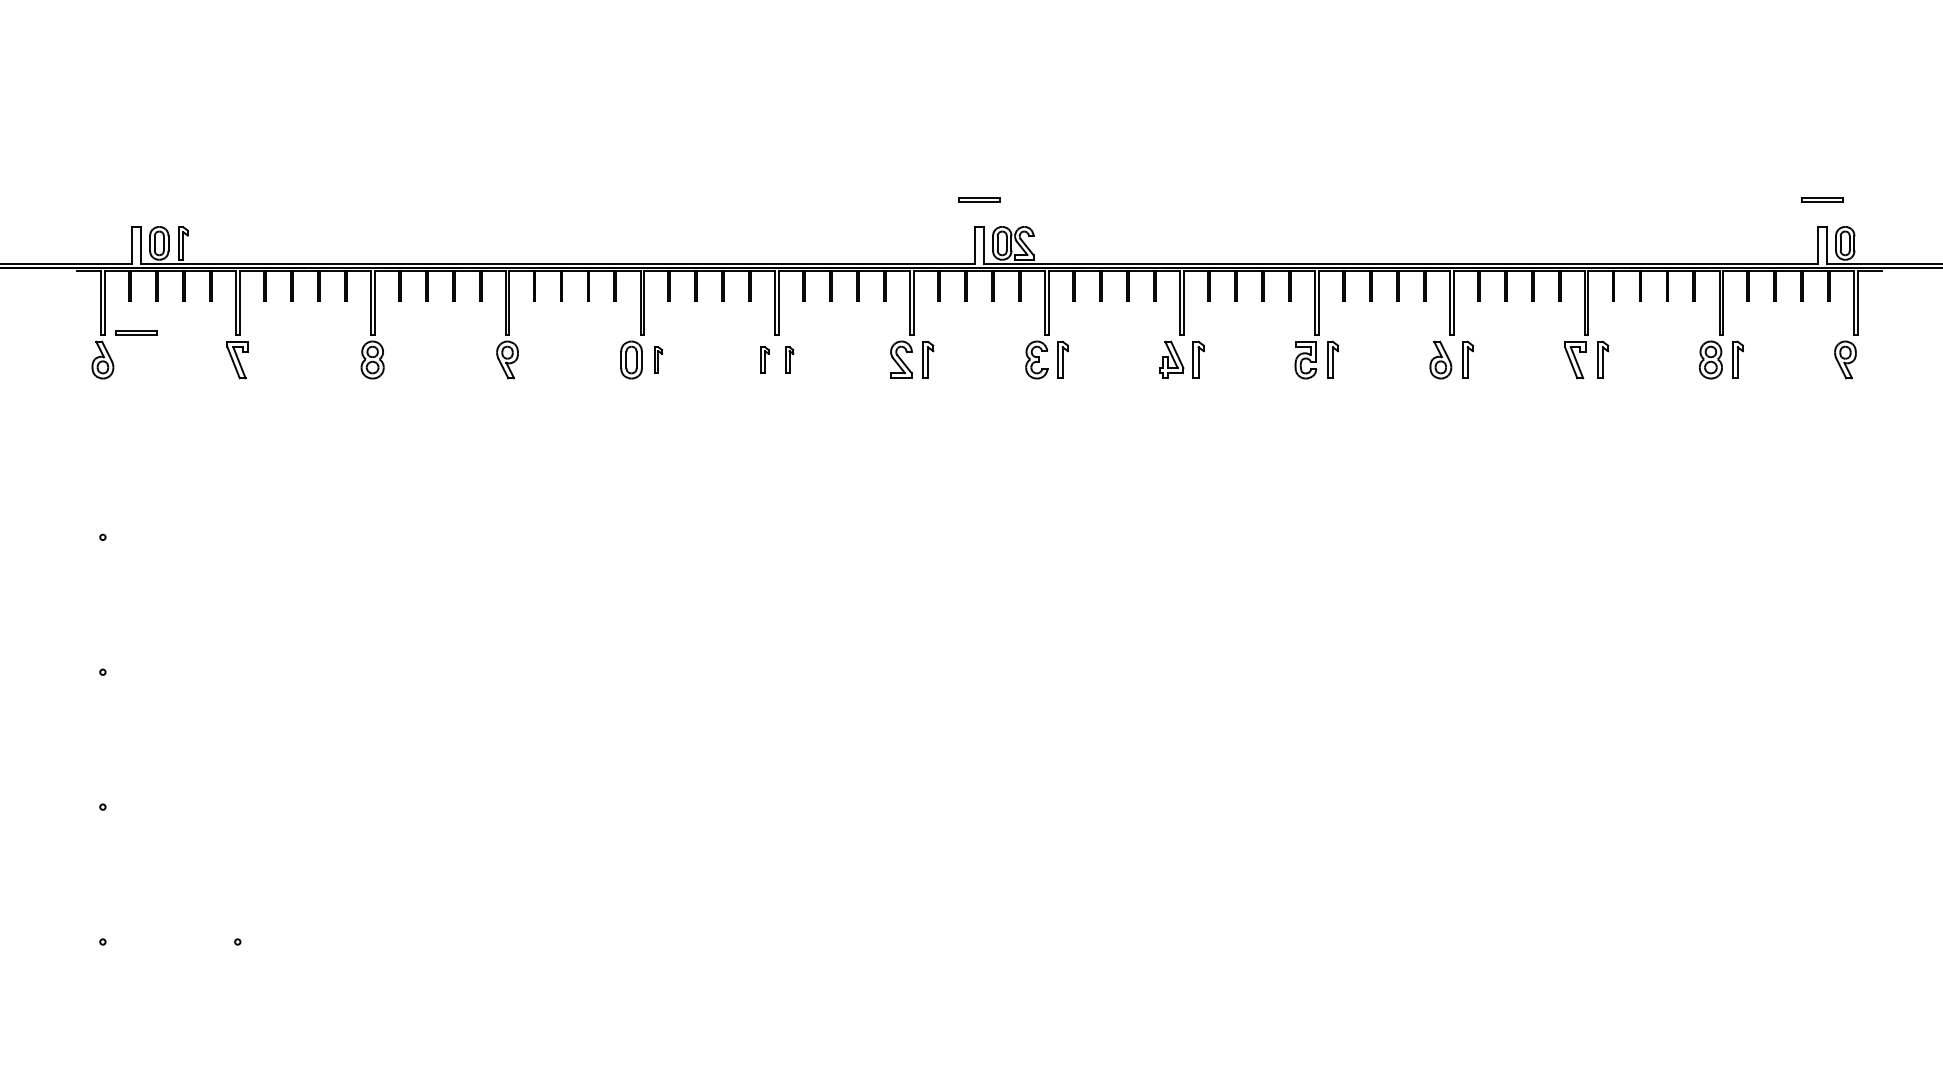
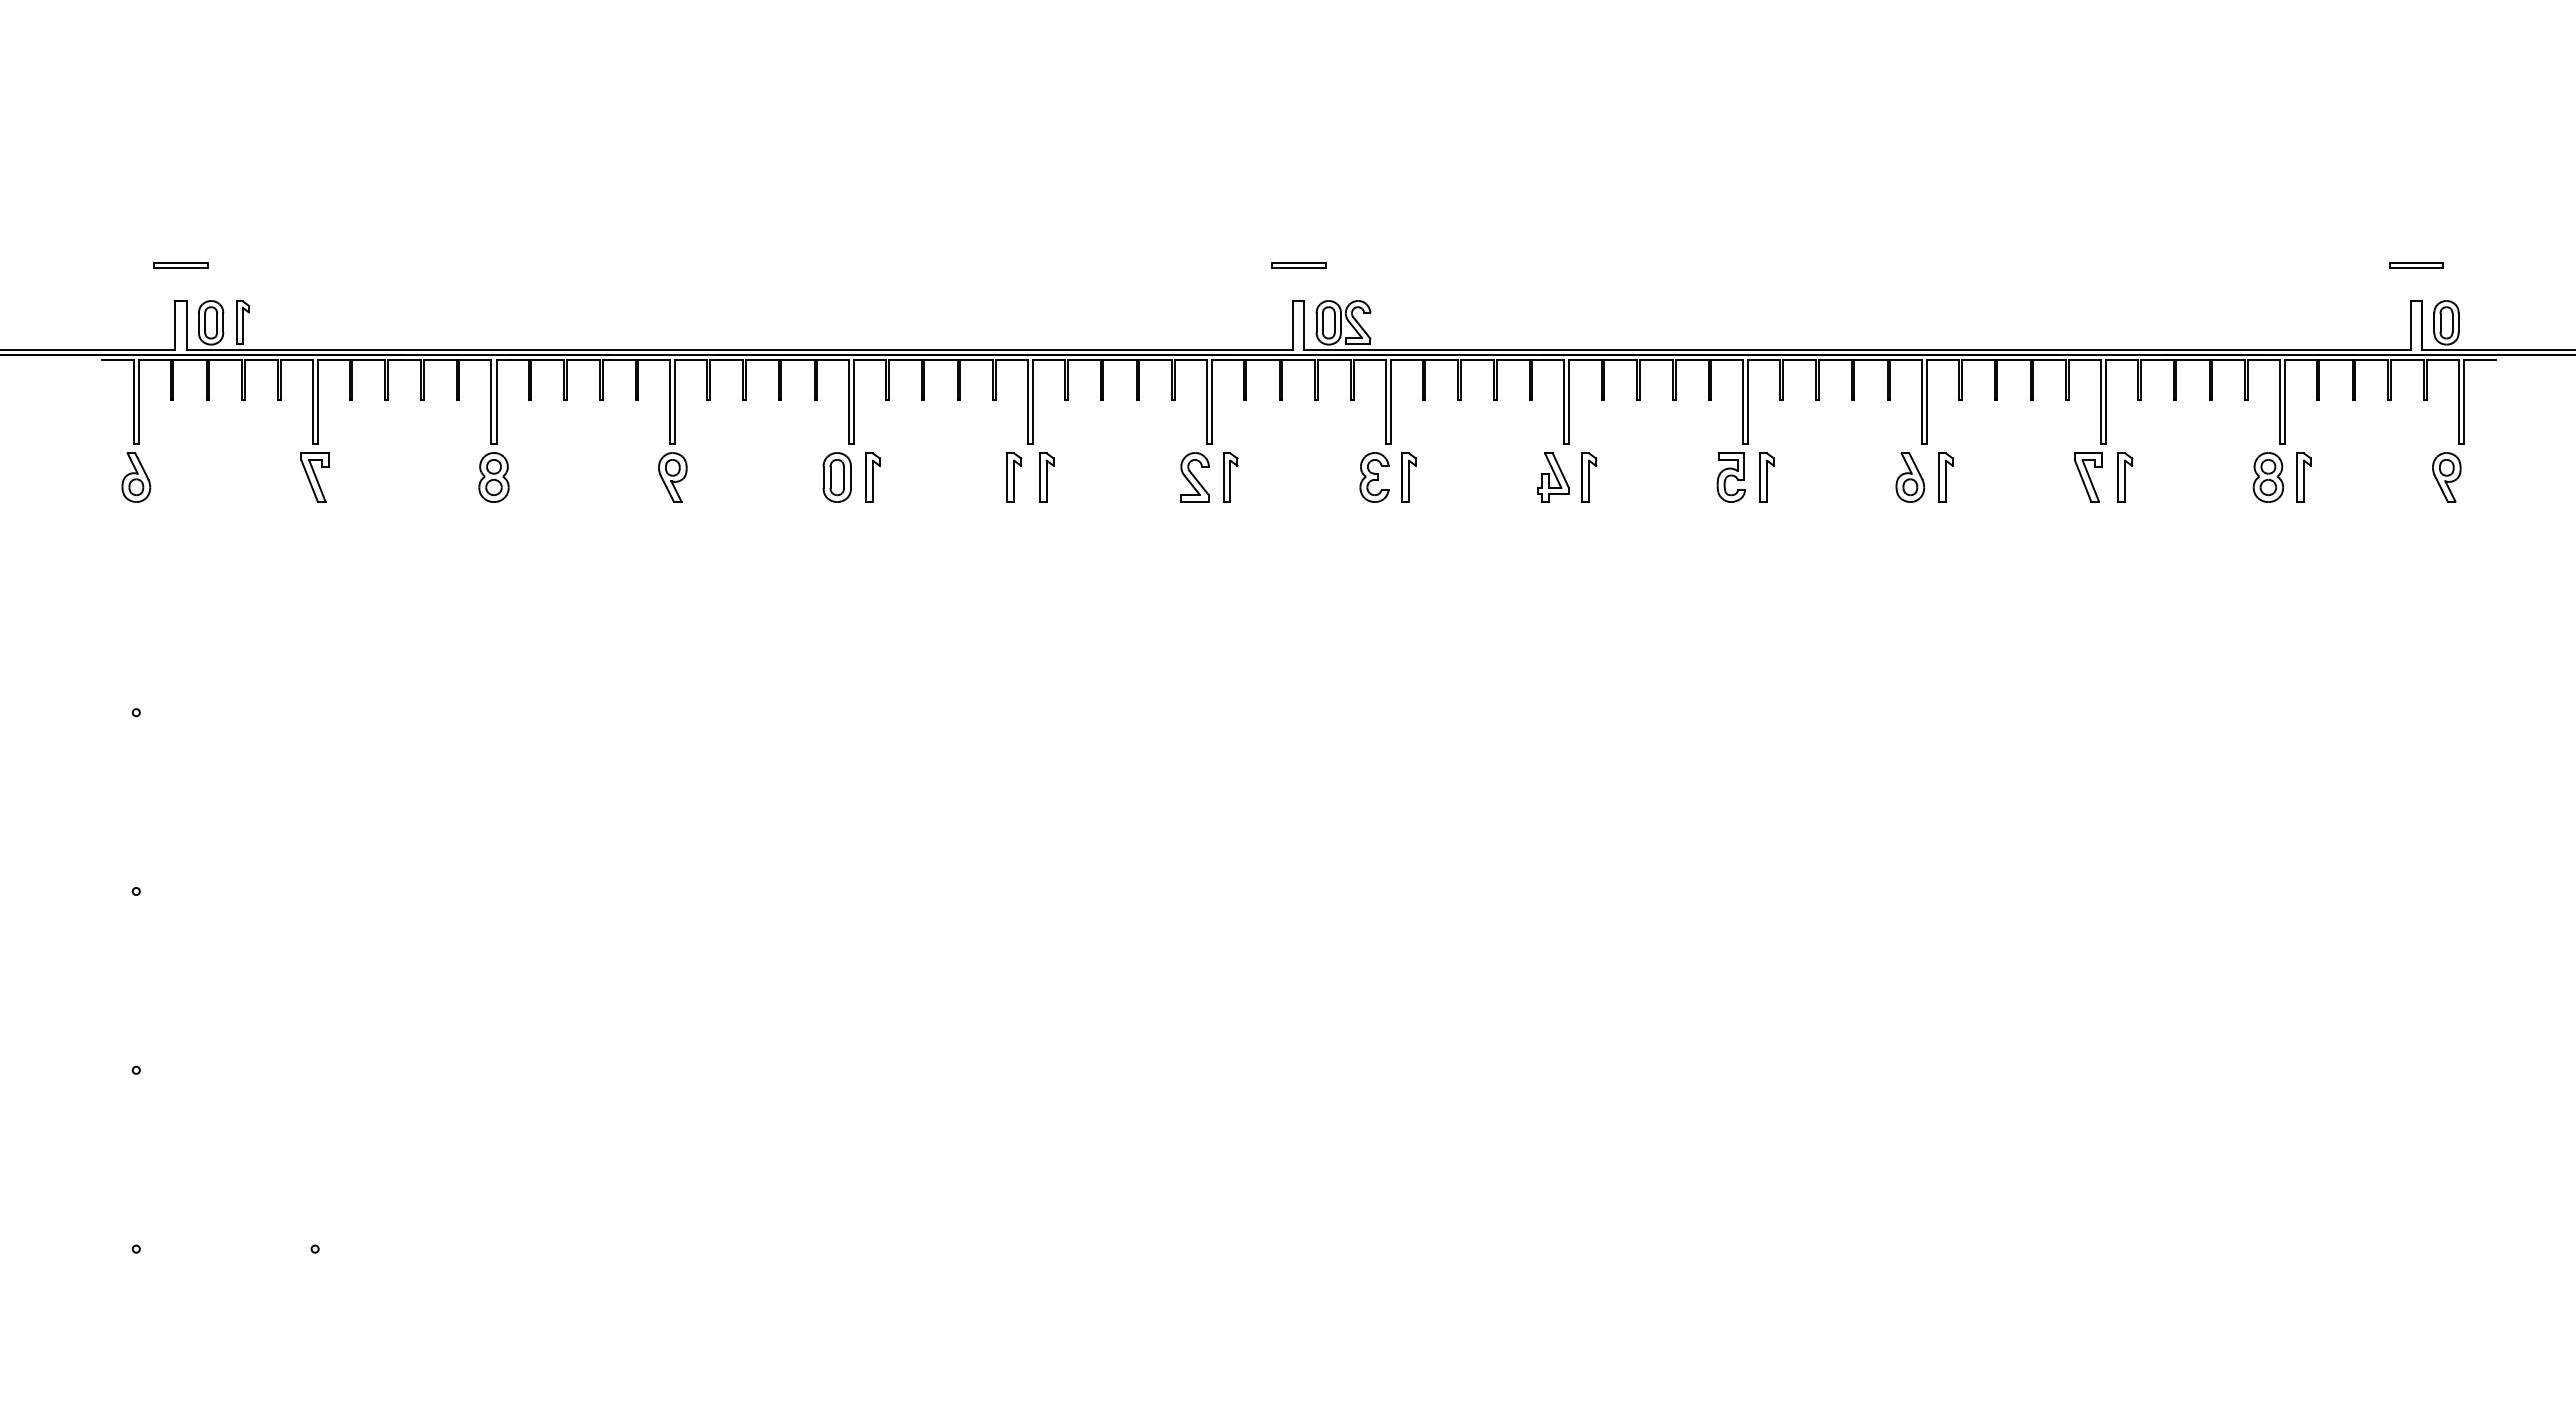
part: (136, 332) -> (180, 265), moved
part: (658, 360) -> (872, 477), size x1.43
part: (765, 360) -> (1014, 477), size x1.43
part: (789, 360) -> (1046, 477), size x1.43

